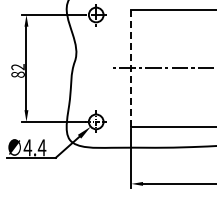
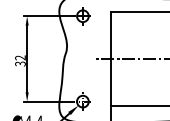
line: (131, 68) -> (111, 58), dashed -> solid
text: (17, 74) -> (20, 63), 82 -> 32

